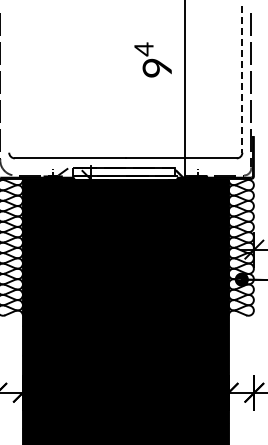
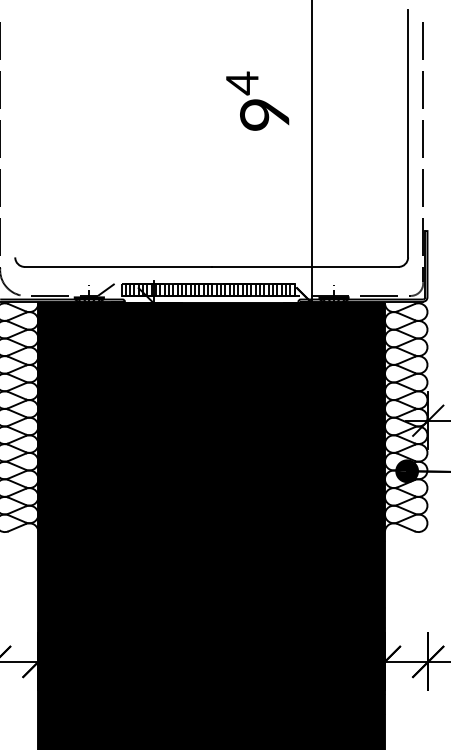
line: (242, 79) -> (408, 134), dashed -> solid
hatch: (124, 171) -> (209, 289), added

